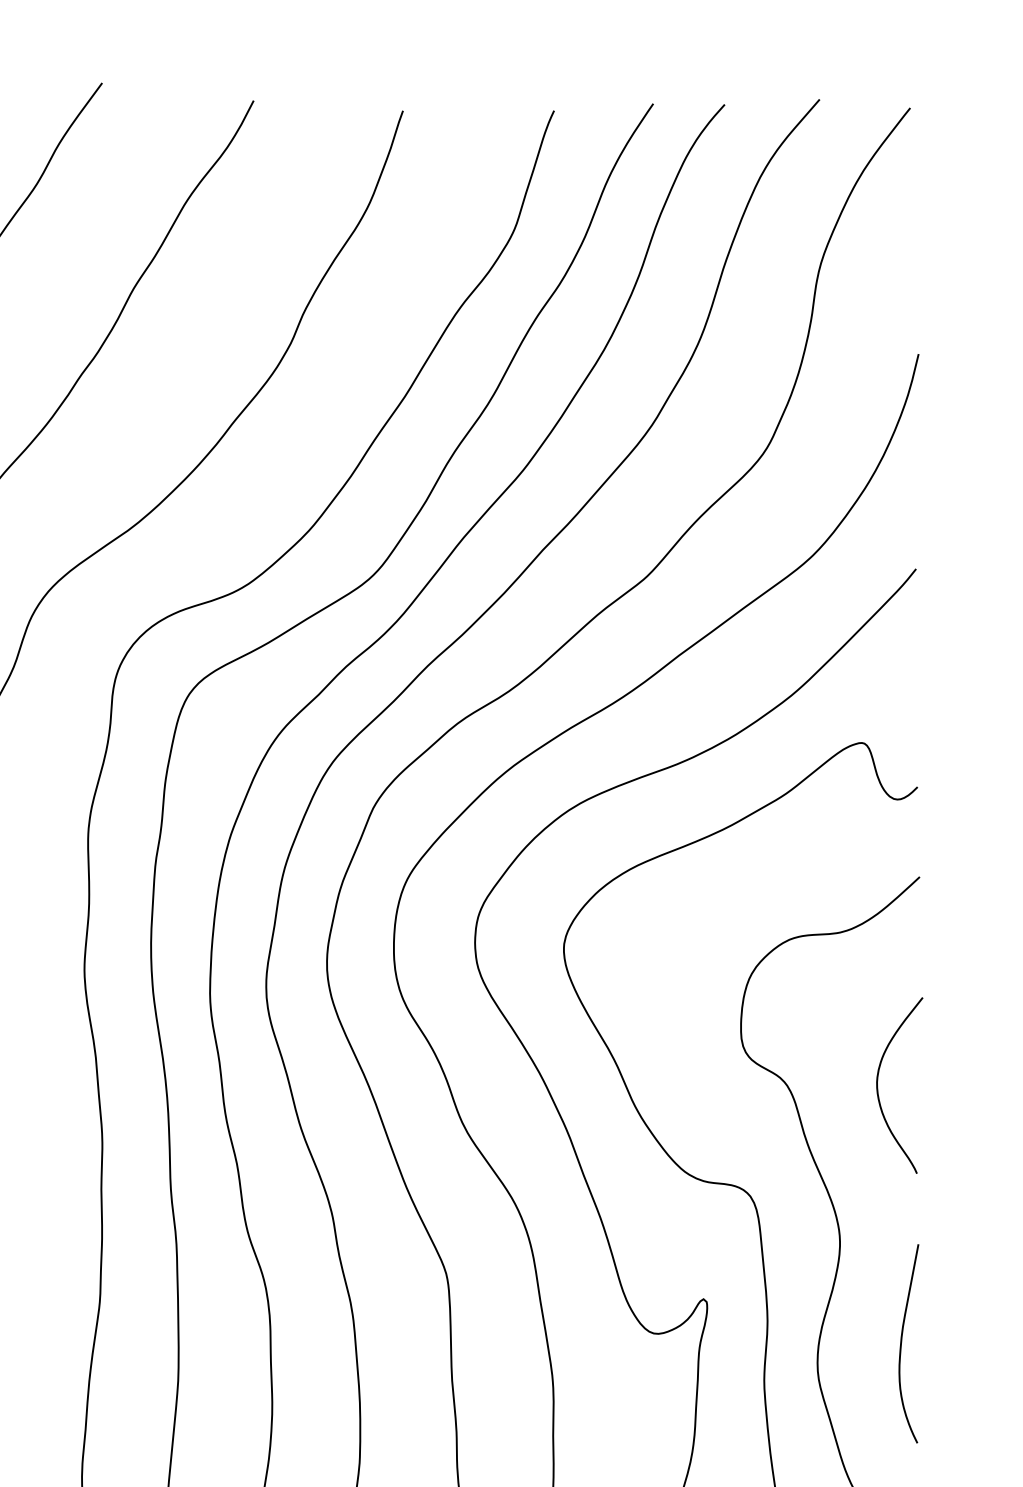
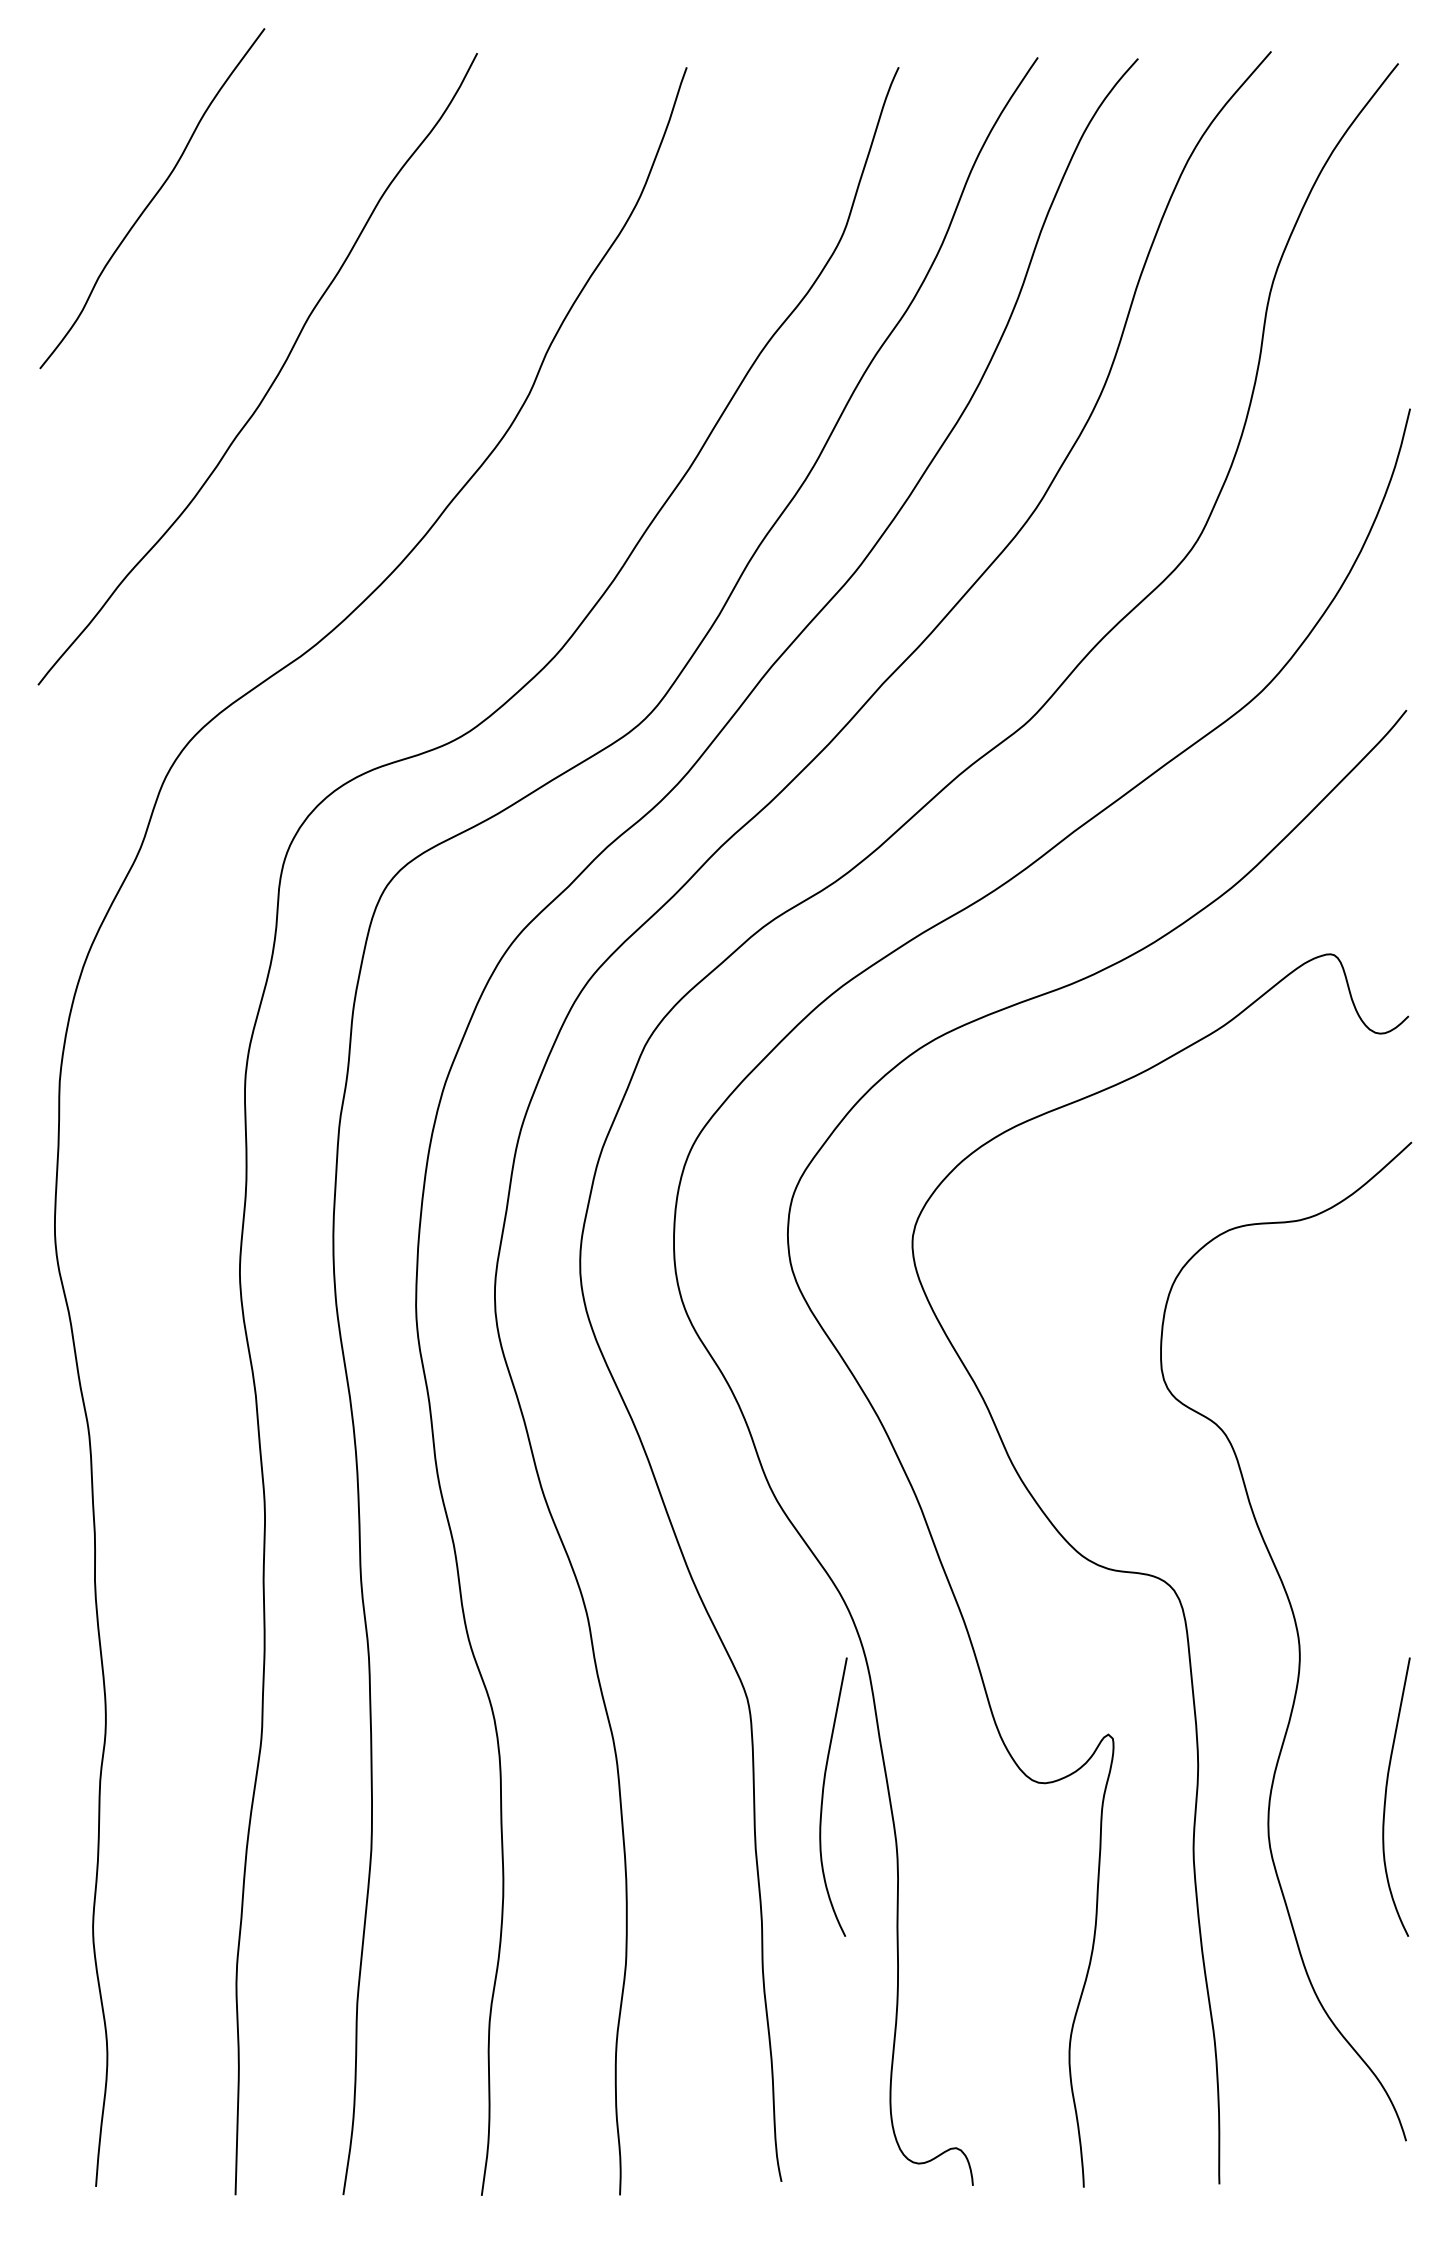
curve: (878, 1089) -> (1353, 1440), removed
curve: (500, 1343) -> (823, 1796), added

